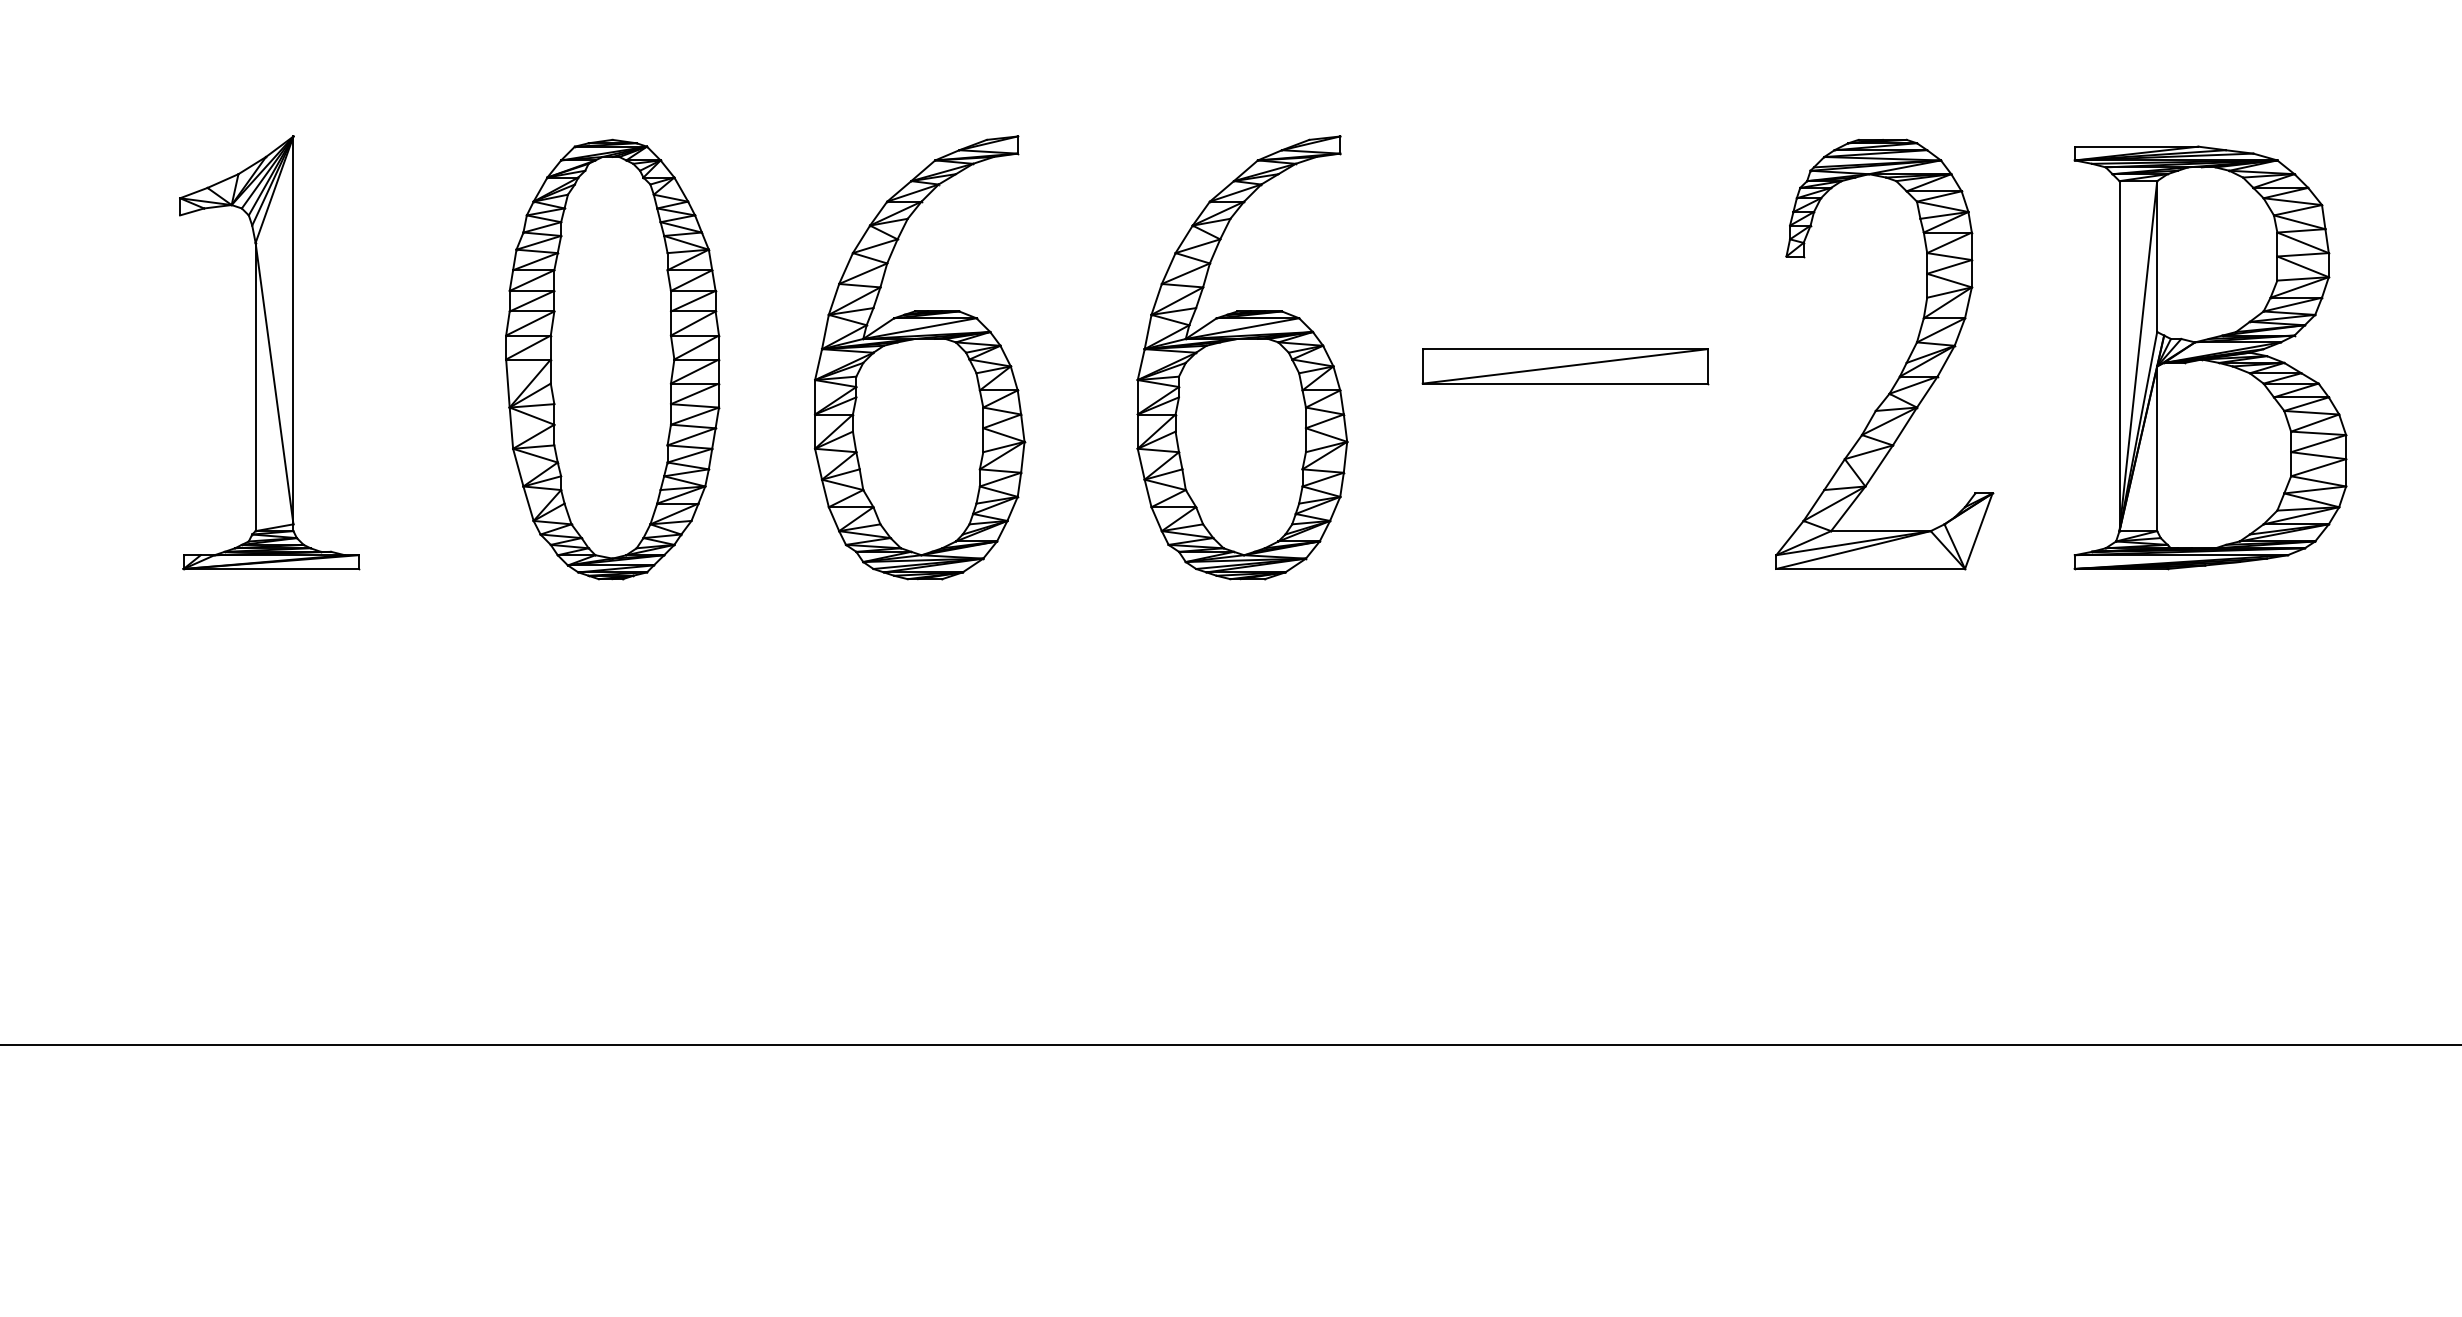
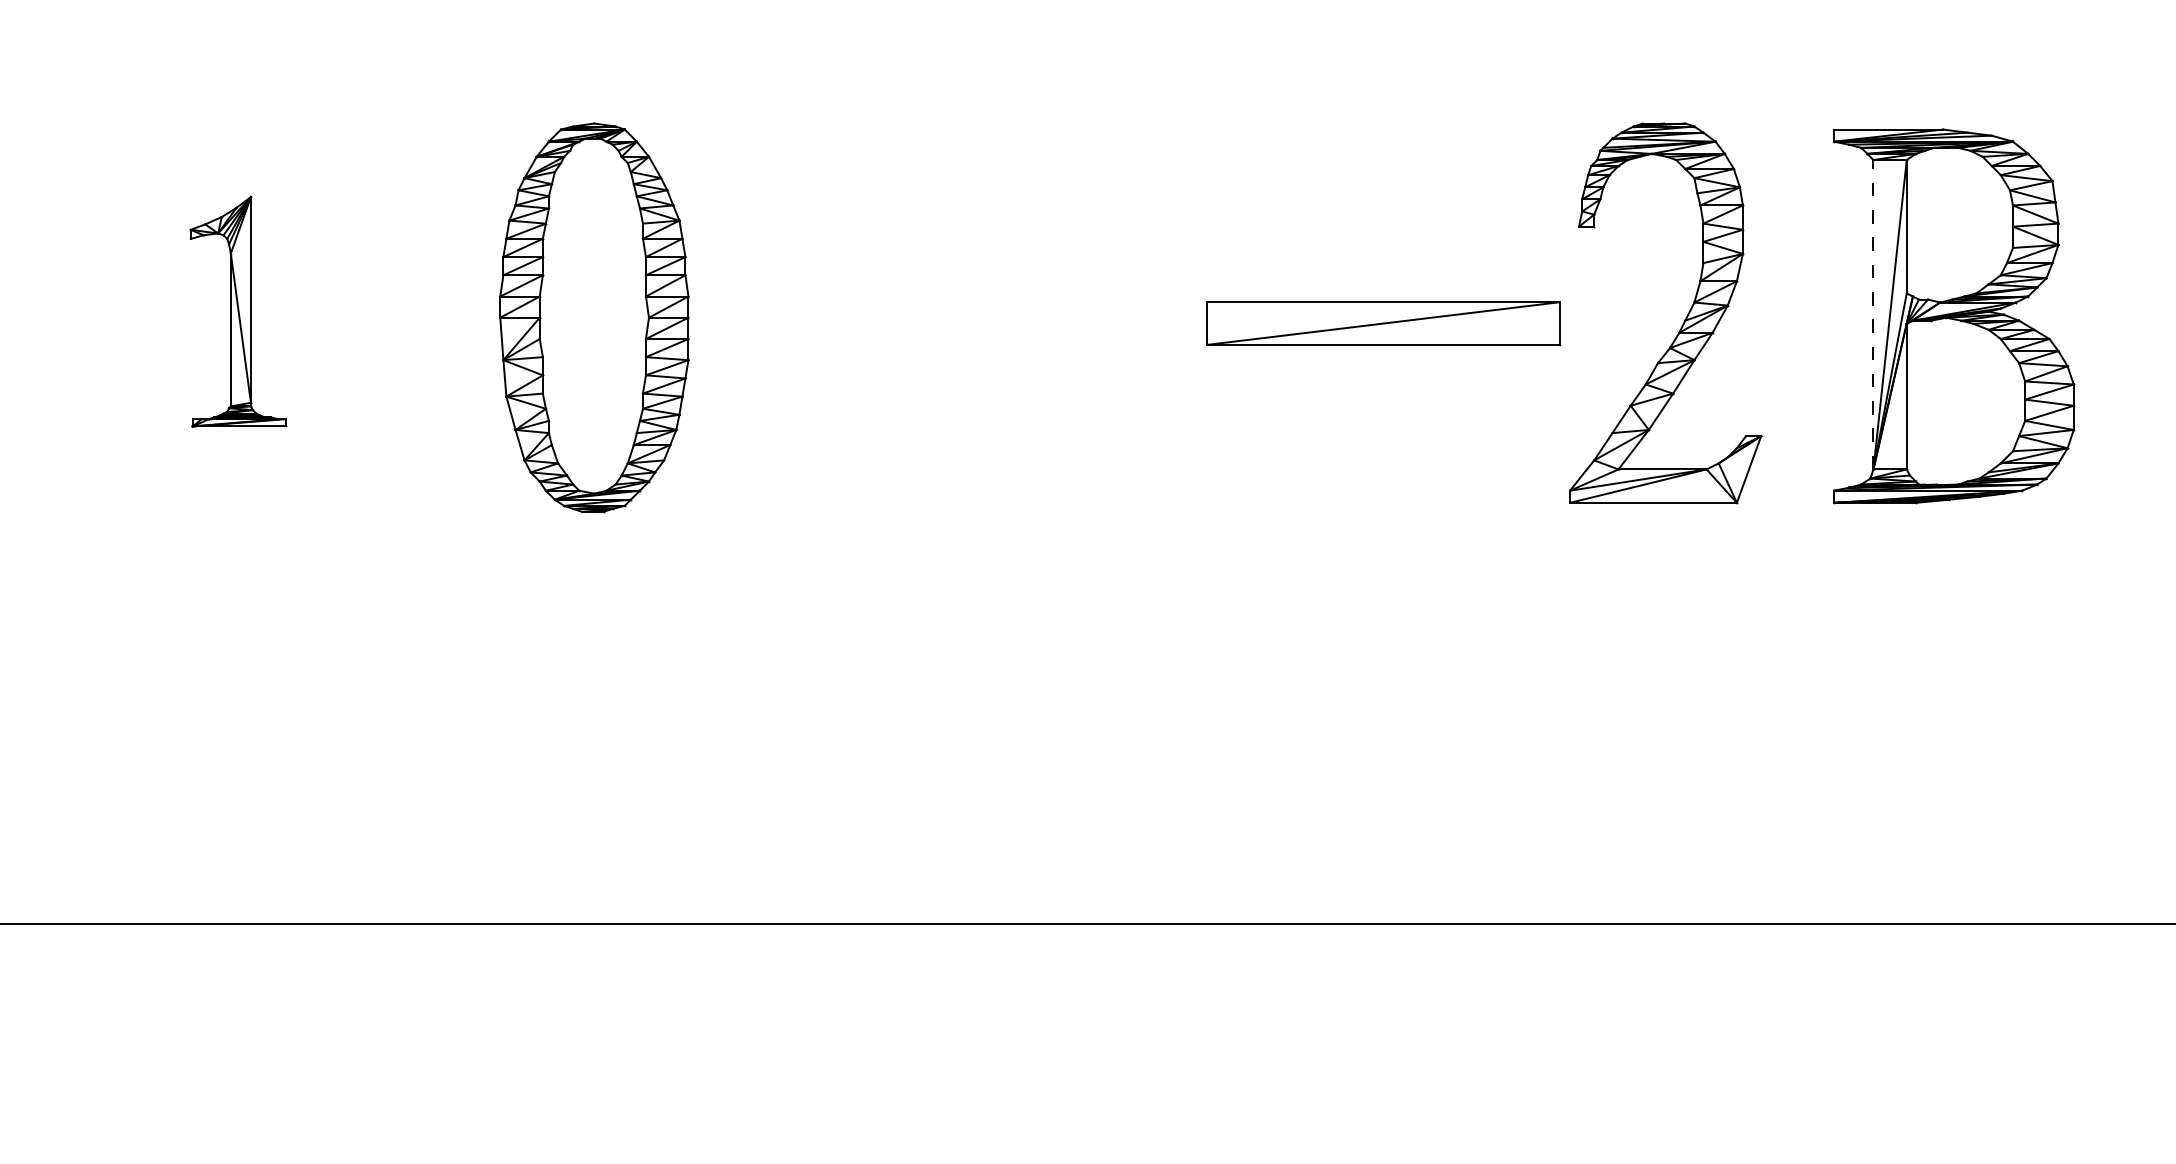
part: (269, 352) -> (238, 311), size x0.6
line: (2119, 355) -> (1873, 314), solid -> dashed
part: (919, 357) -> (812, 315), removed
part: (1242, 357) -> (1098, 315), removed
part: (612, 359) -> (594, 317), moved
part: (1565, 366) -> (1383, 323), size x1.4

